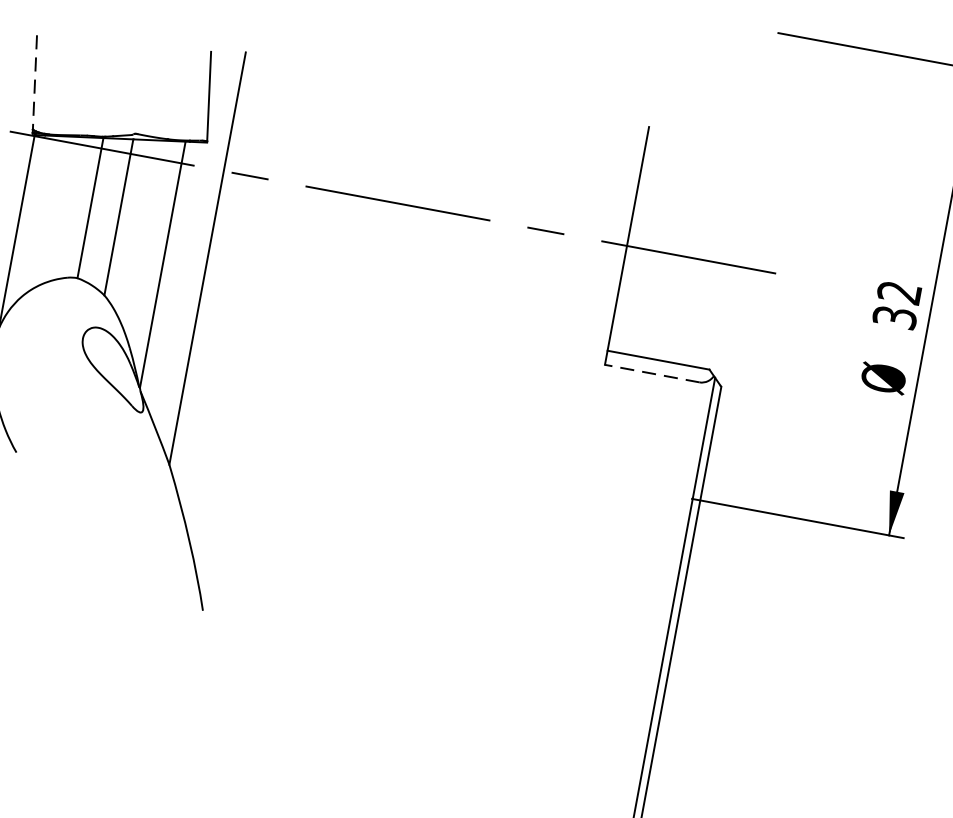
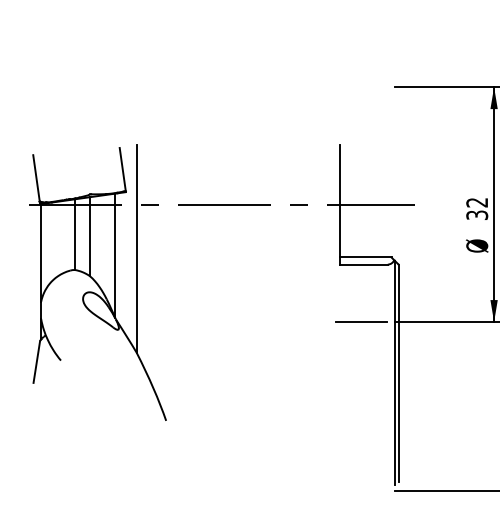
line: (34, 82) -> (36, 178), dashed -> solid
line: (651, 373) -> (363, 264), dashed -> solid
line: (626, 487) -> (361, 322), added

